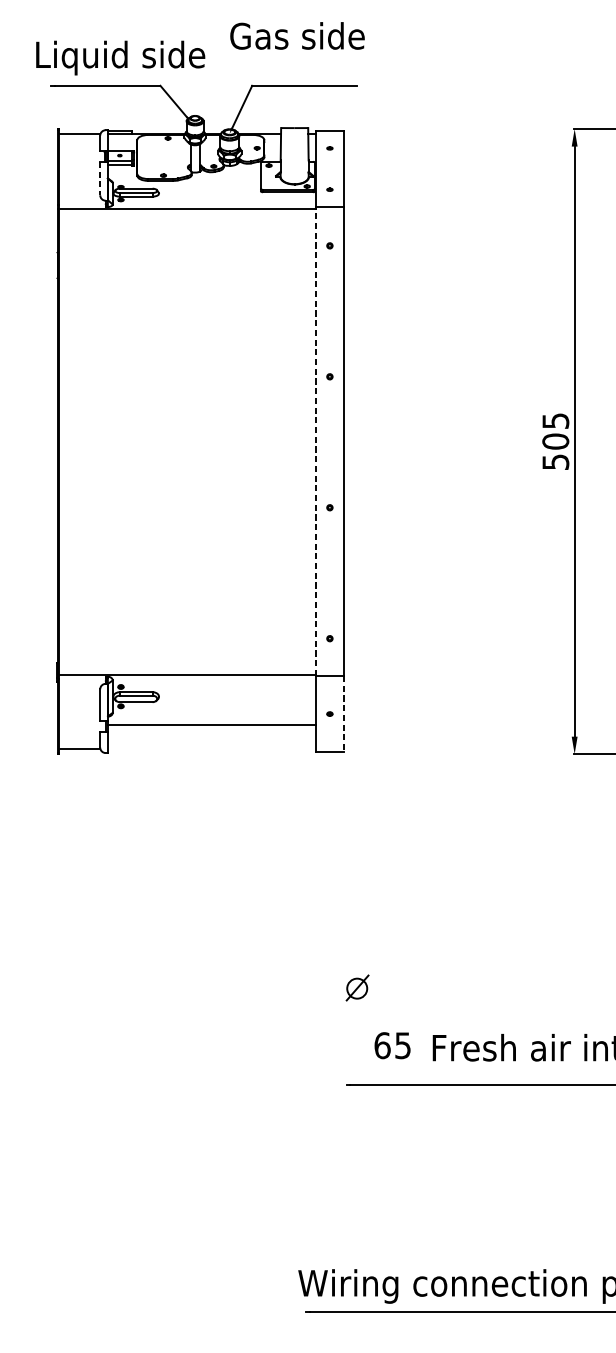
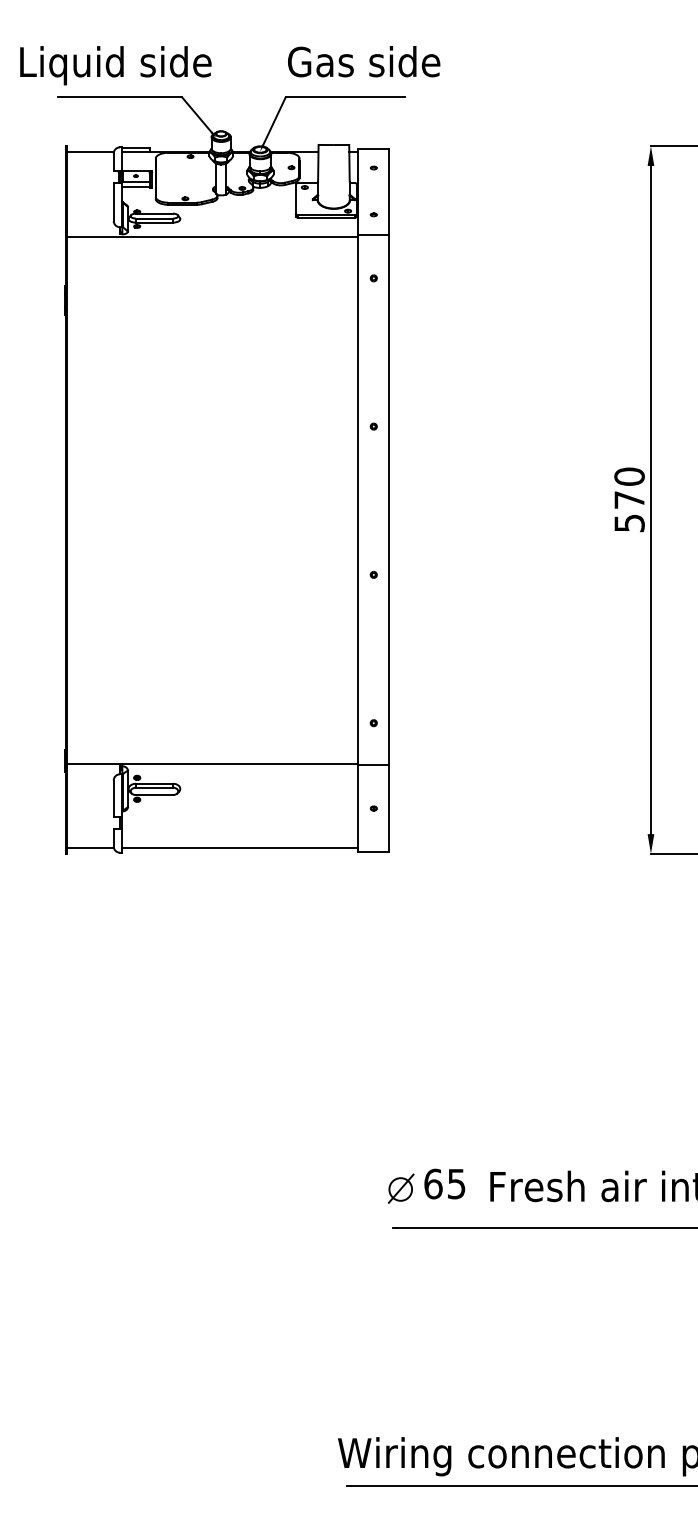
text: (297, 35) -> (364, 61), moved
text: (120, 57) -> (115, 65), moved
line: (100, 178) -> (113, 202), dashed -> solid
text: (555, 431) -> (629, 488), 505 -> 570
line: (316, 441) -> (358, 499), dashed -> solid
line: (343, 714) -> (389, 809), dashed -> solid
line: (212, 725) -> (240, 848), moved
part: (357, 987) -> (400, 1188), moved

